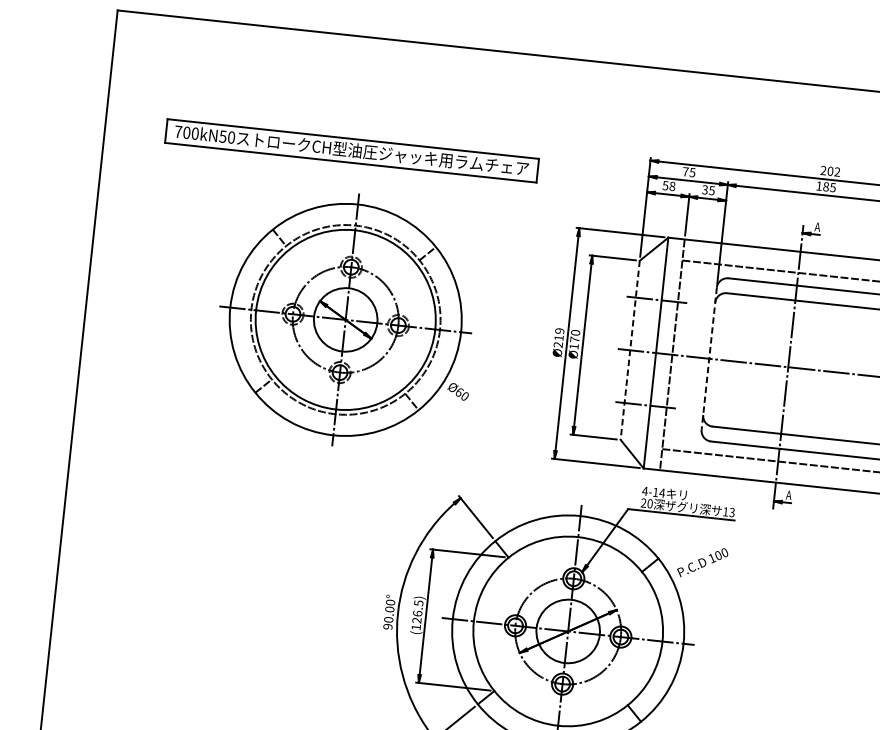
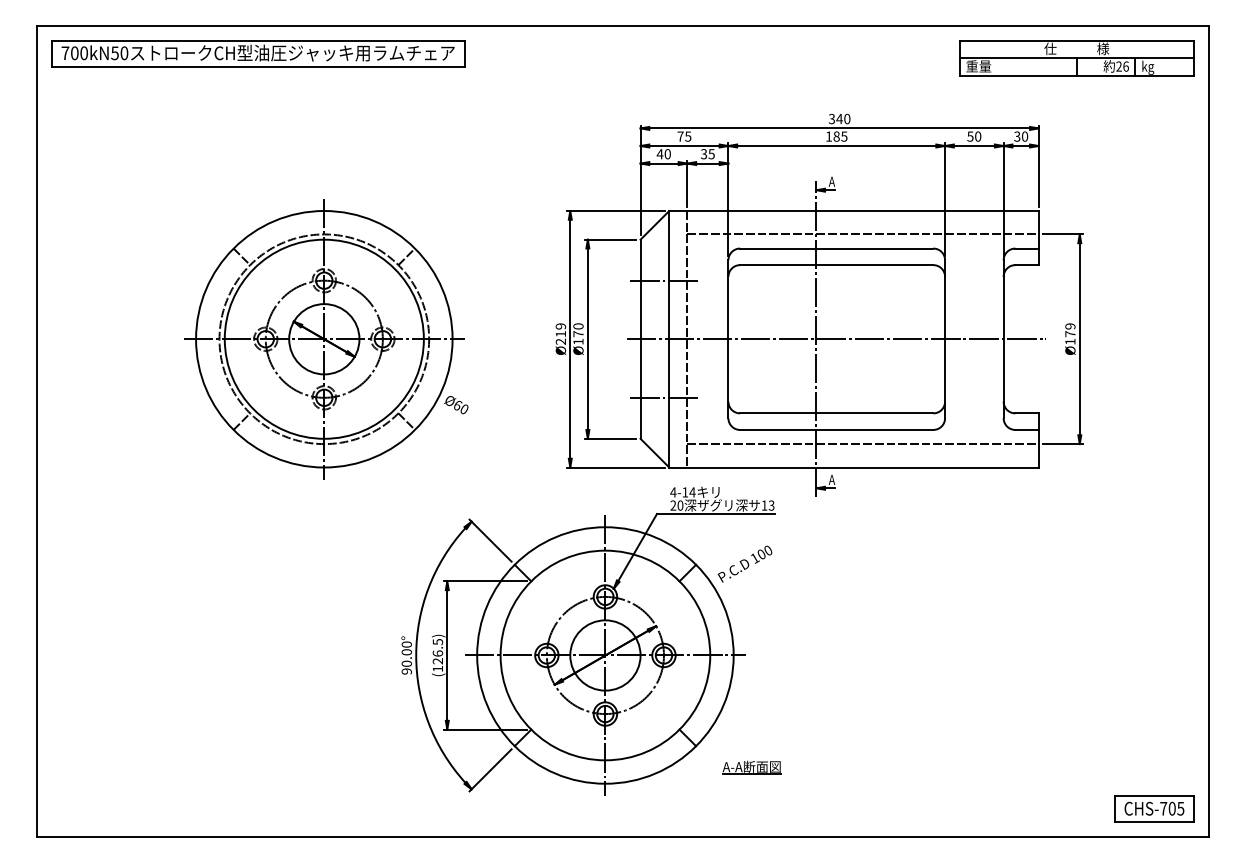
part: (352, 150) -> (258, 53), moved
text: (830, 170) -> (839, 118), 202 -> 340
text: (668, 186) -> (663, 154), 58 -> 40
line: (630, 350) -> (640, 339), dashed -> solid
line: (709, 359) -> (728, 339), dashed -> solid

